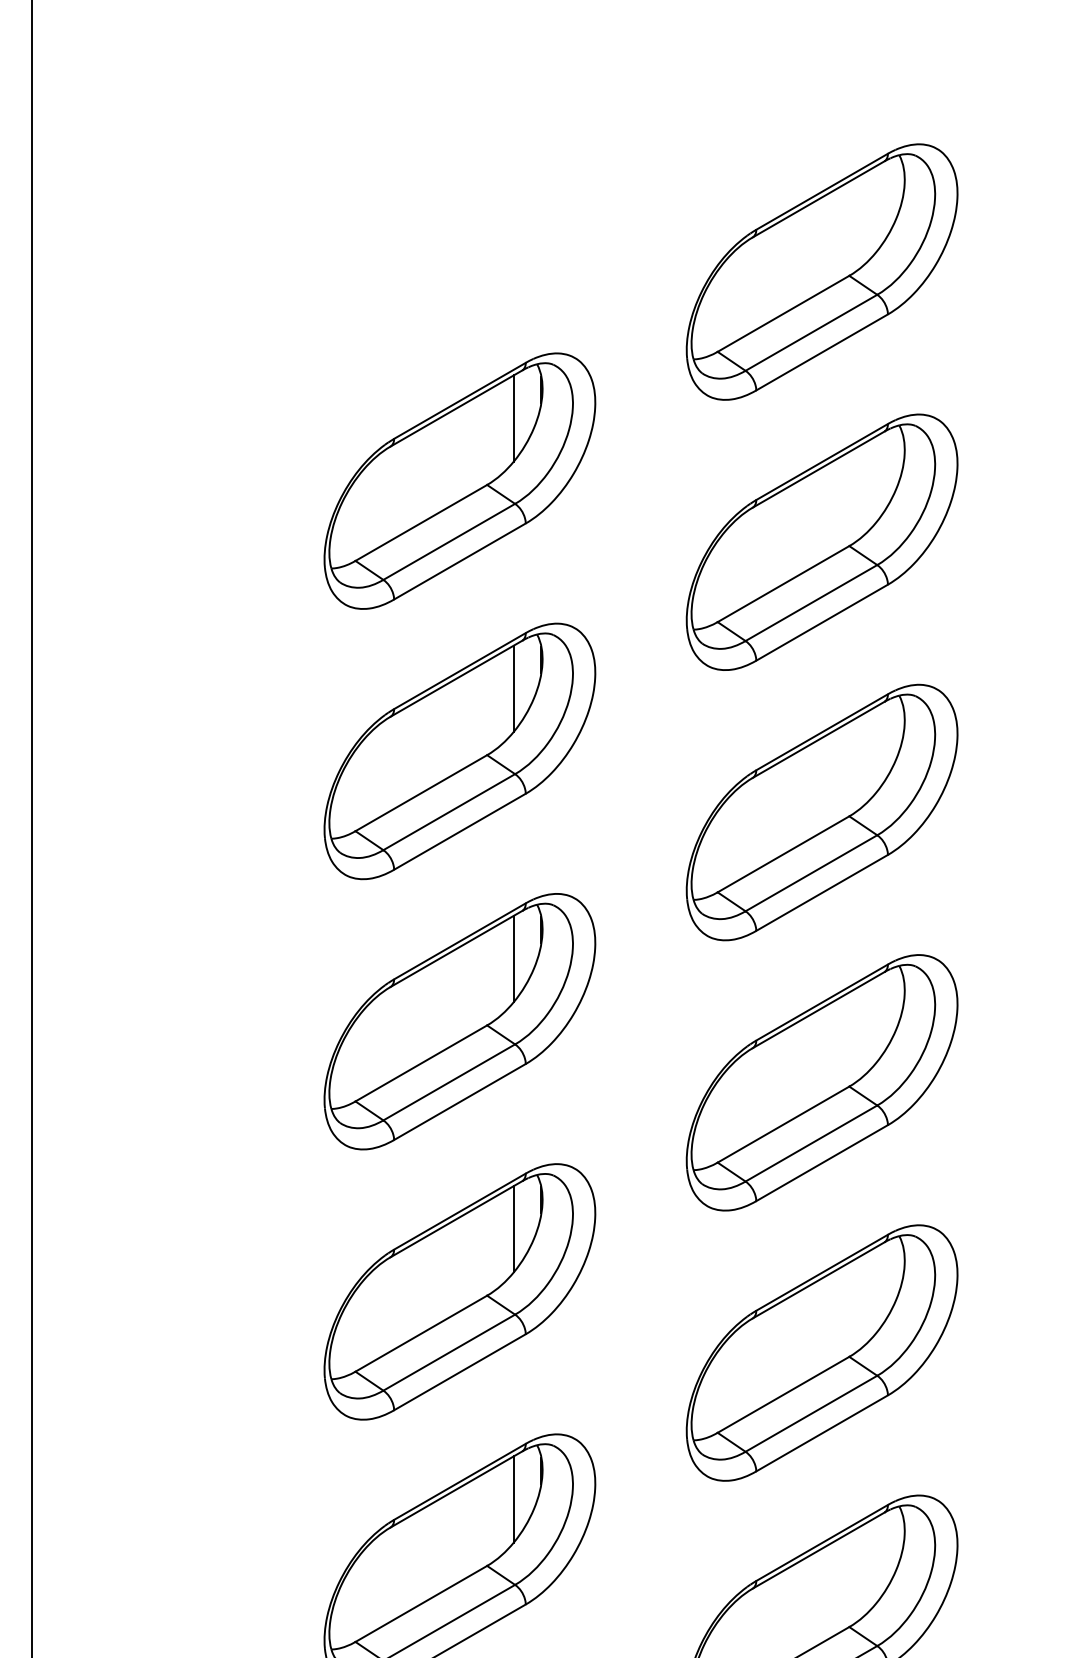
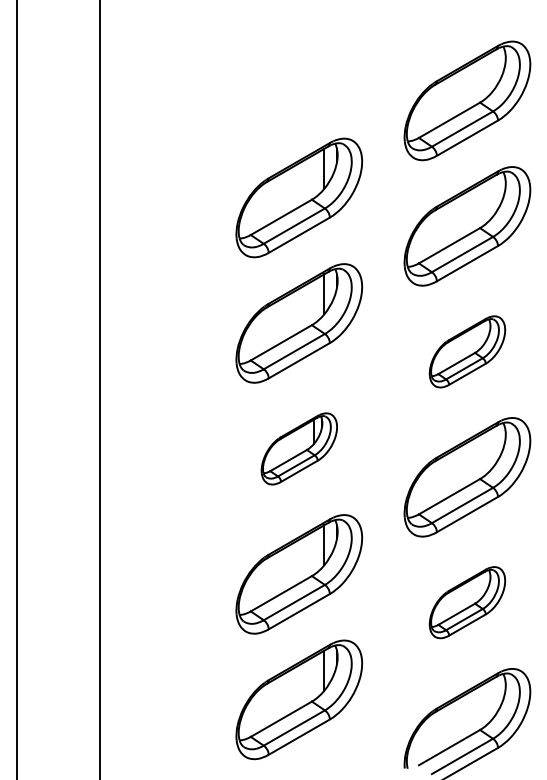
part: (822, 811) -> (467, 351), size x0.6
part: (460, 1020) -> (299, 448), size x0.6
part: (822, 1352) -> (467, 602), size x0.6

